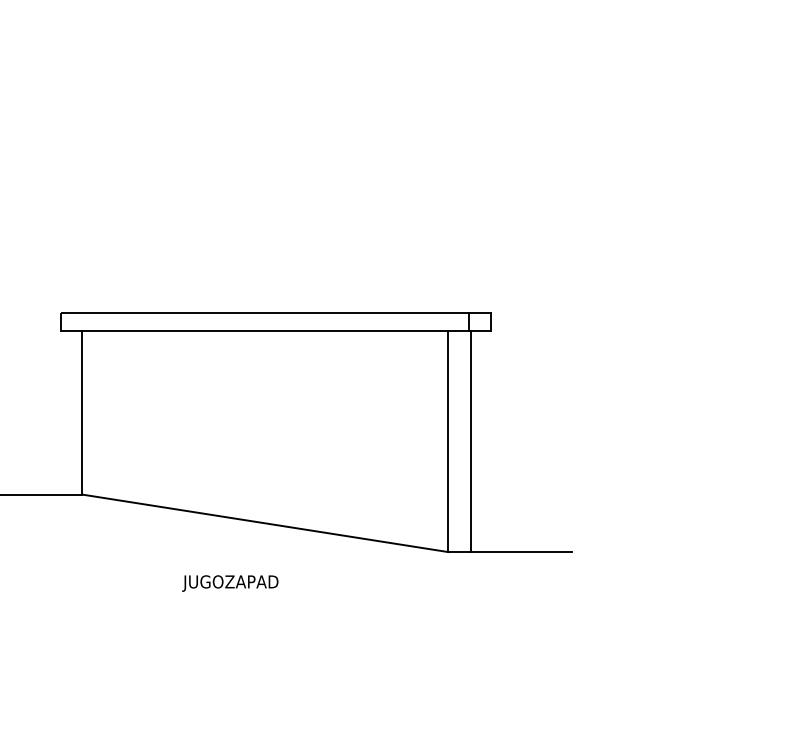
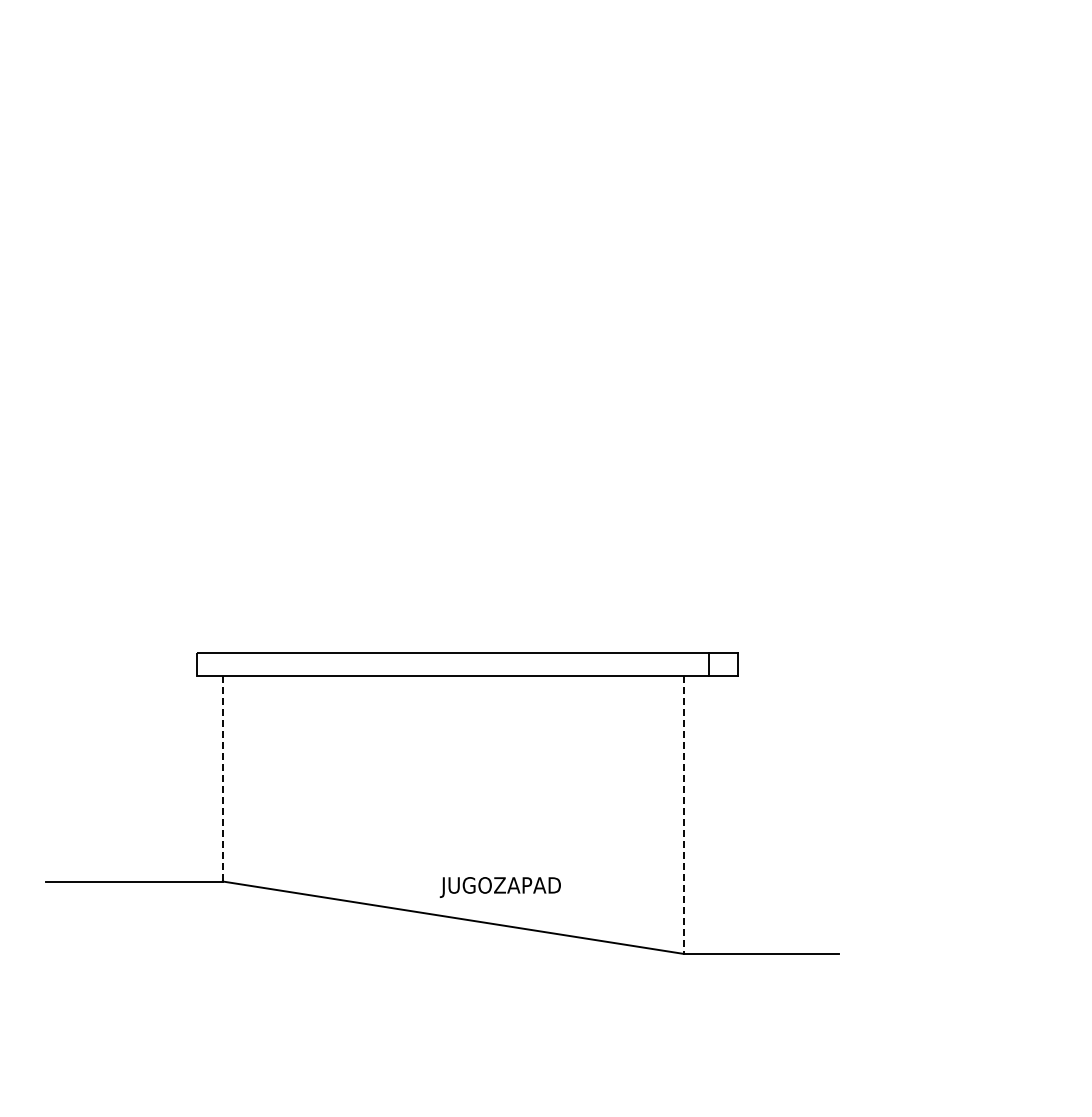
line: (81, 412) -> (222, 778), solid -> dashed
line: (448, 441) -> (683, 814), solid -> dashed
line: (470, 441) -> (711, 814), removed
text: (229, 583) -> (499, 887), moved

